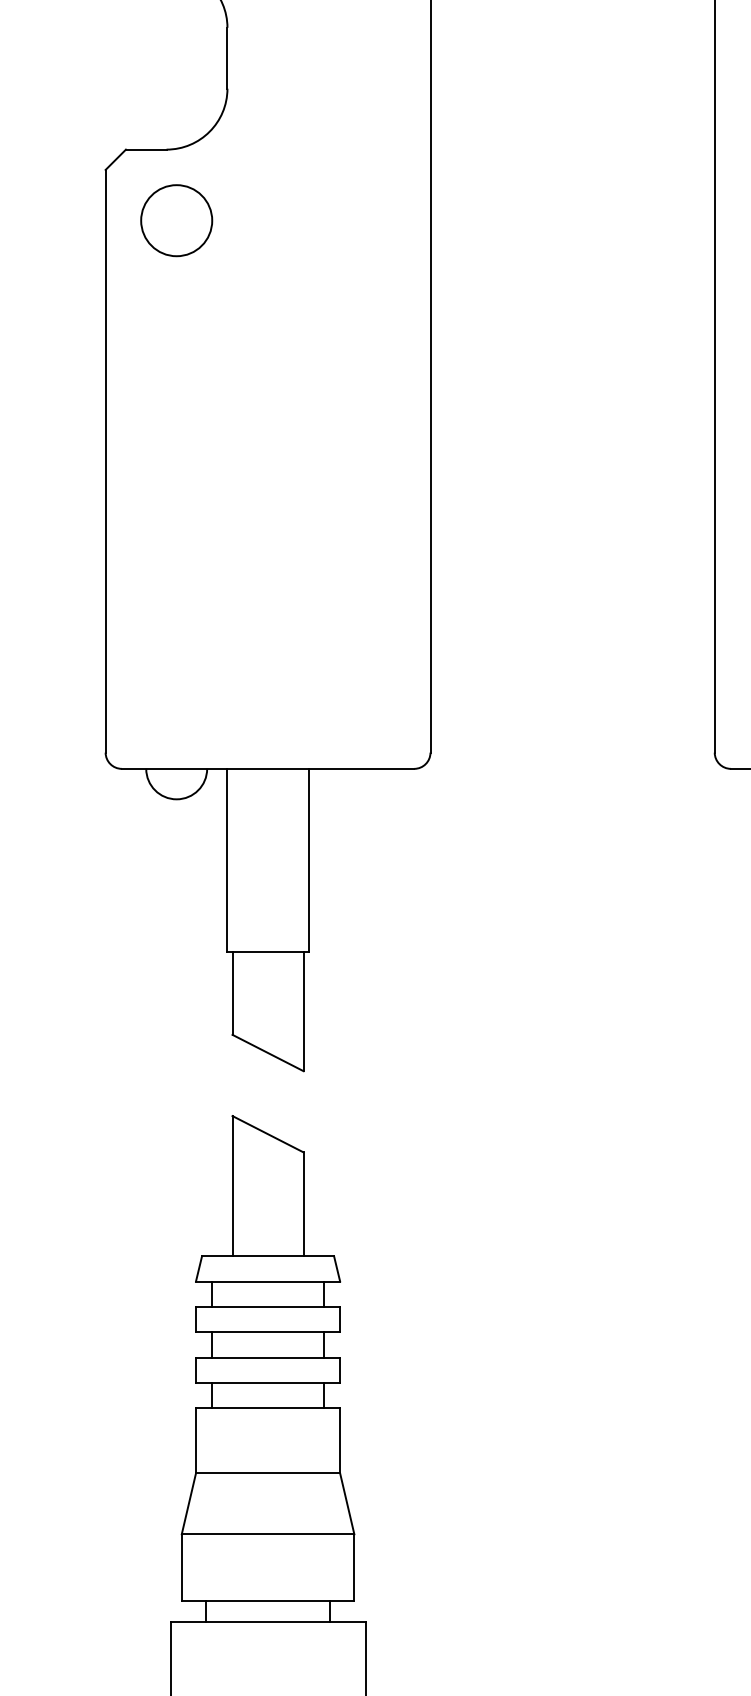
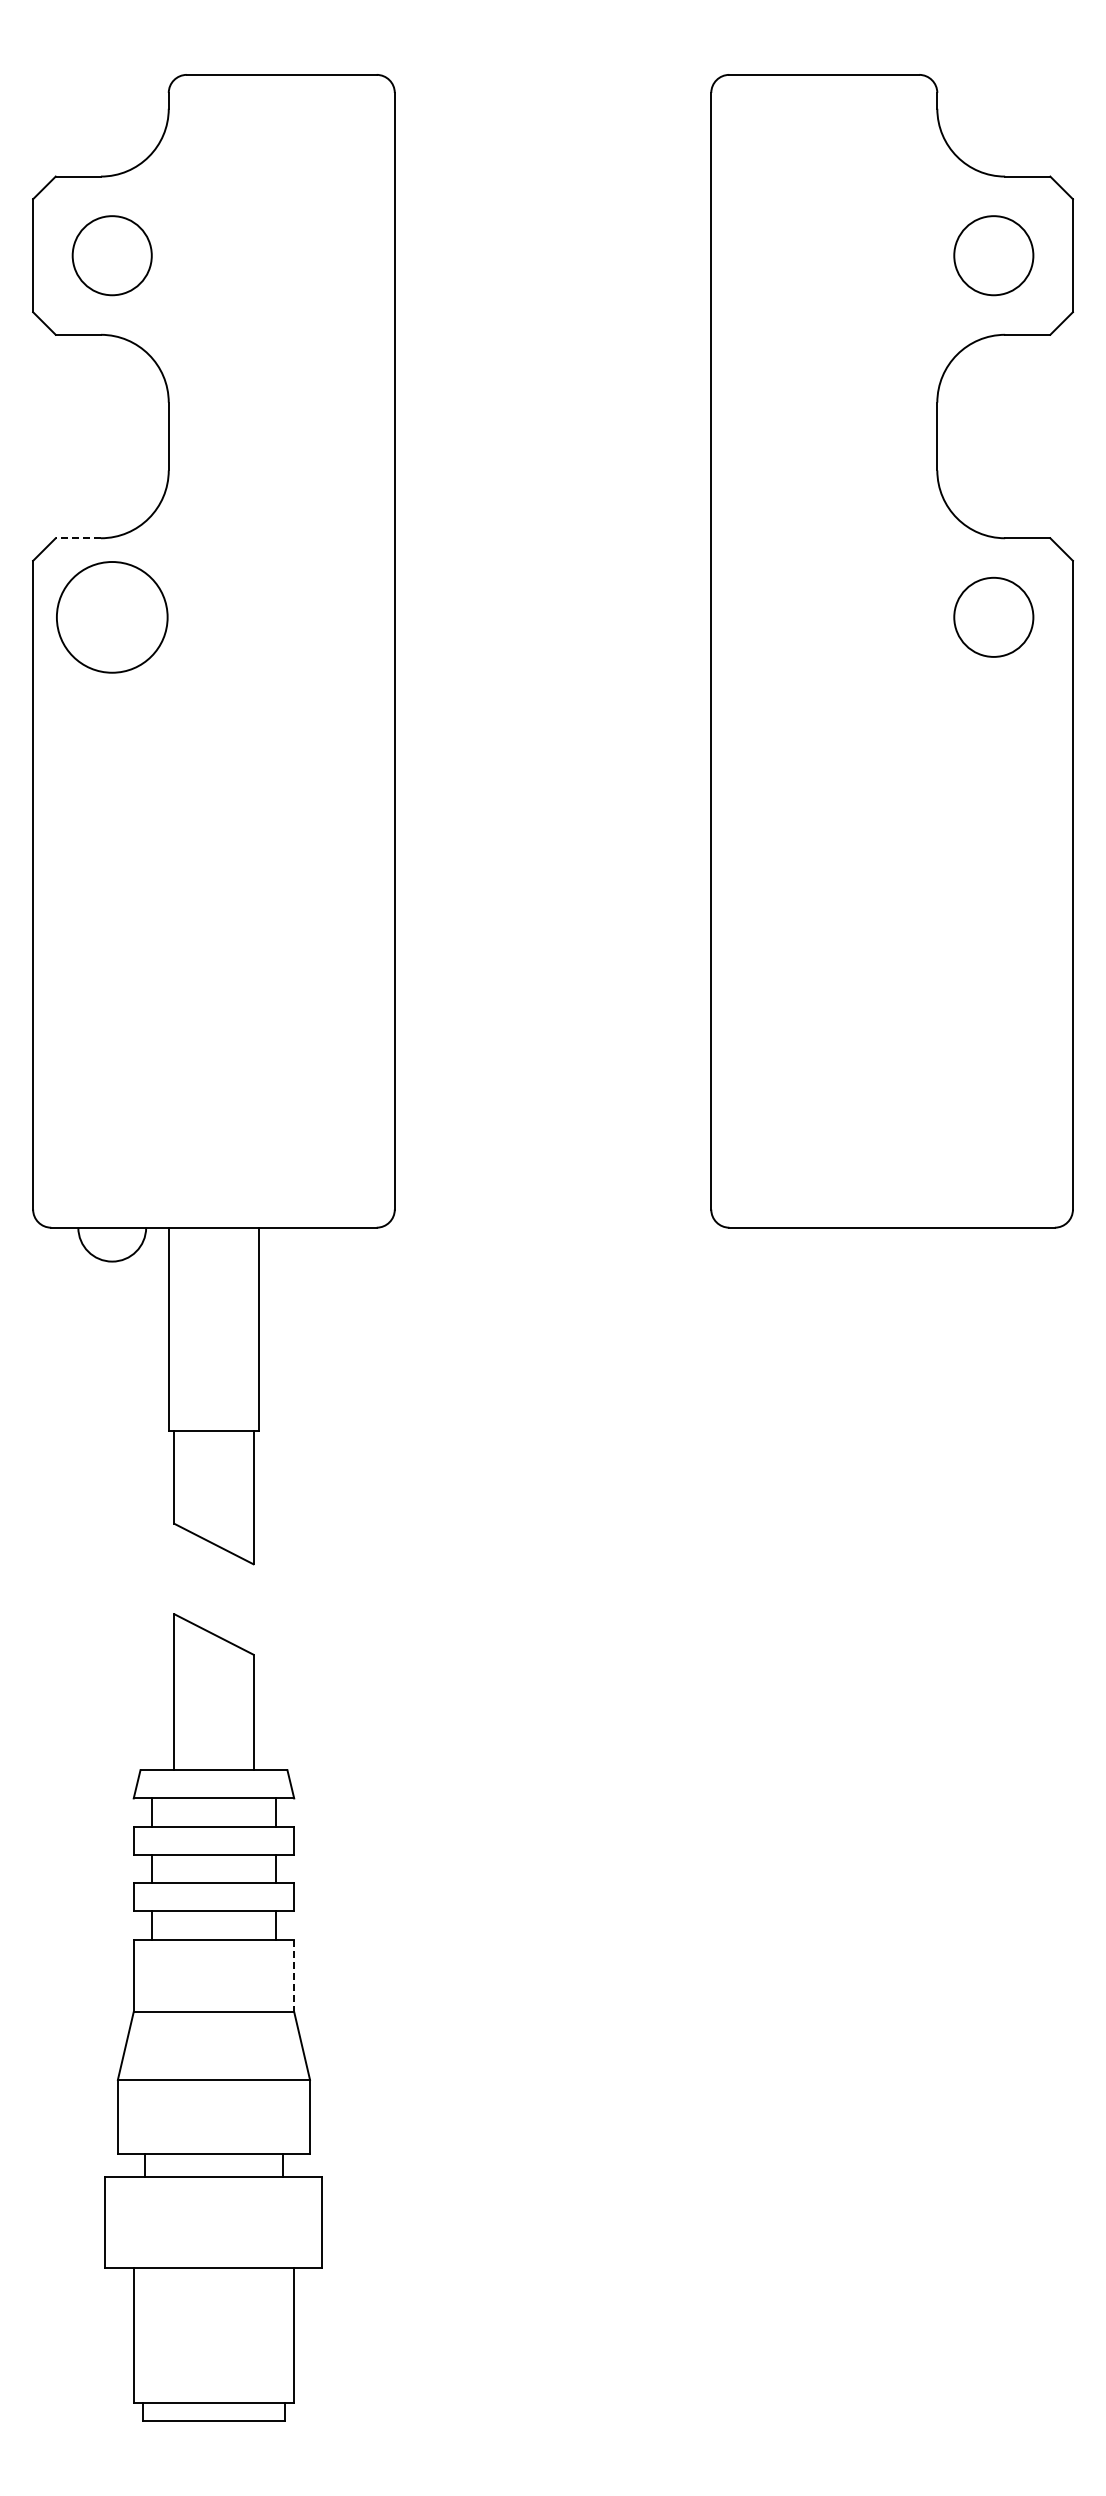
line: (146, 149) -> (78, 538), solid -> dashed
circle: (176, 219) -> (111, 616), size x1.4
line: (340, 1441) -> (294, 1976), solid -> dashed

